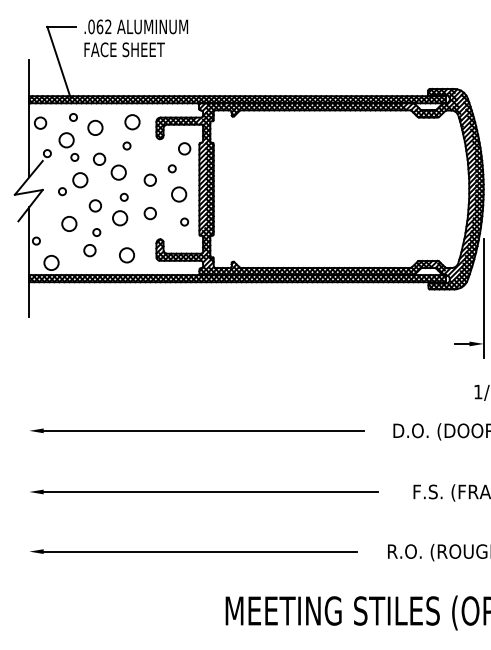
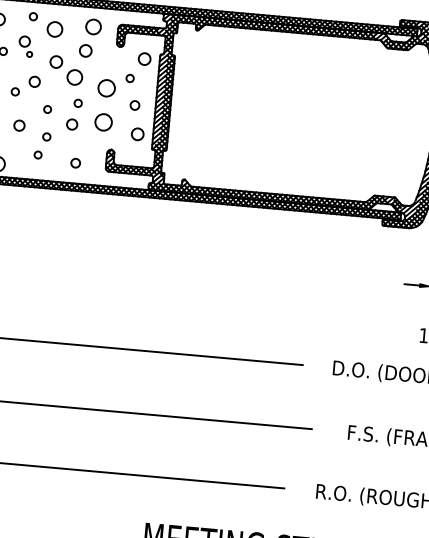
circle: (126, 145) -> (85, 50), size x1.6
part: (68, 146) -> (25, 46), size x0.7
circle: (149, 179) -> (105, 87), size x1.4
circle: (80, 180) -> (34, 82), size x0.7
circle: (179, 194) -> (135, 105), size x0.6
circle: (94, 205) -> (46, 109), size x0.6
circle: (149, 213) -> (102, 122), size x1.4
circle: (120, 218) -> (72, 124), size x0.7
circle: (184, 221) -> (137, 133), size x1.6
circle: (69, 223) -> (19, 125), size x0.7
circle: (89, 250) -> (37, 154), size x0.6
circle: (126, 255) -> (75, 163), size x0.6

